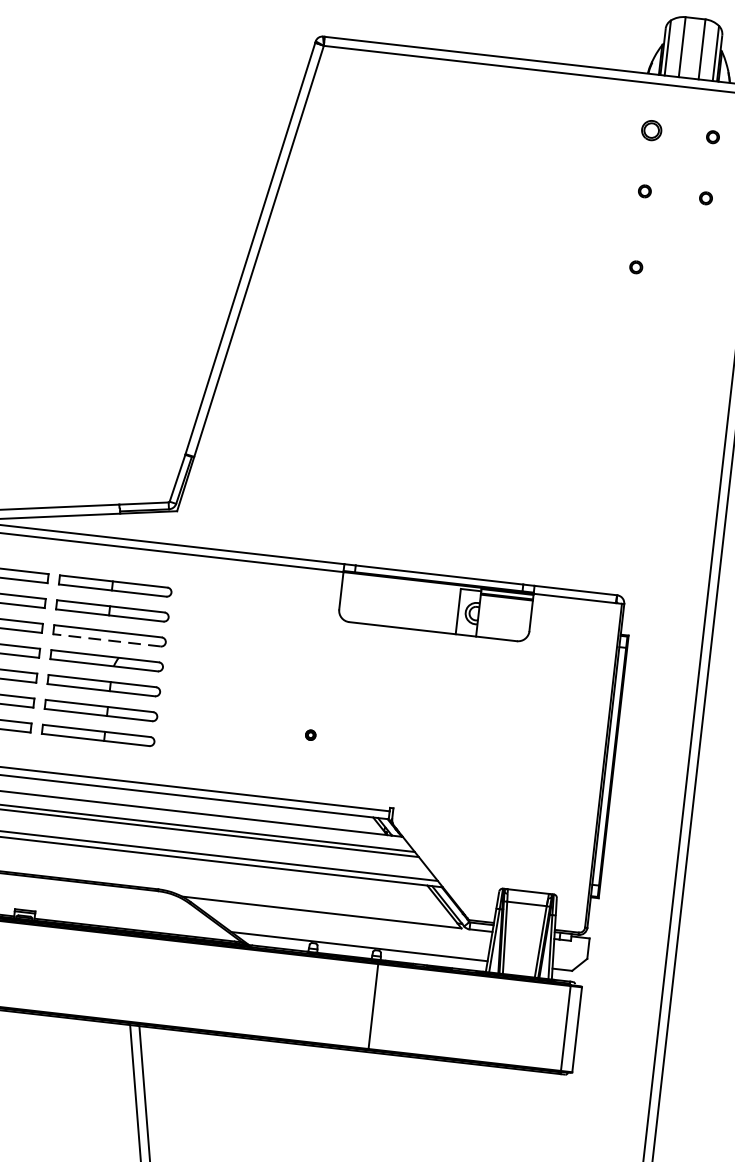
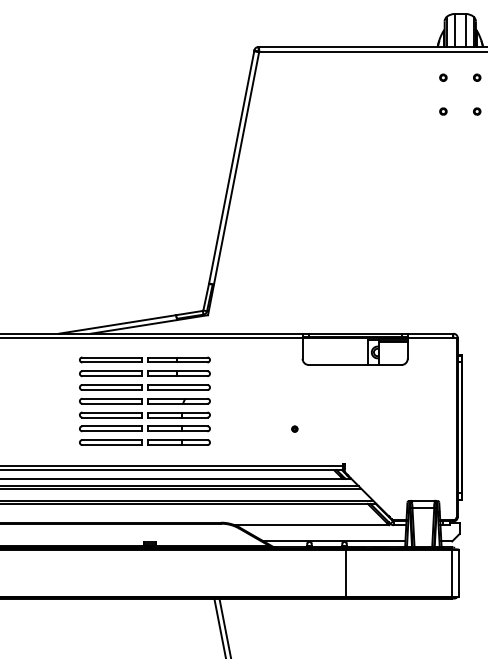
part: (652, 129) -> (443, 77), size x0.62
part: (636, 267) -> (443, 153), removed
line: (106, 641) -> (177, 390), dashed -> solid

